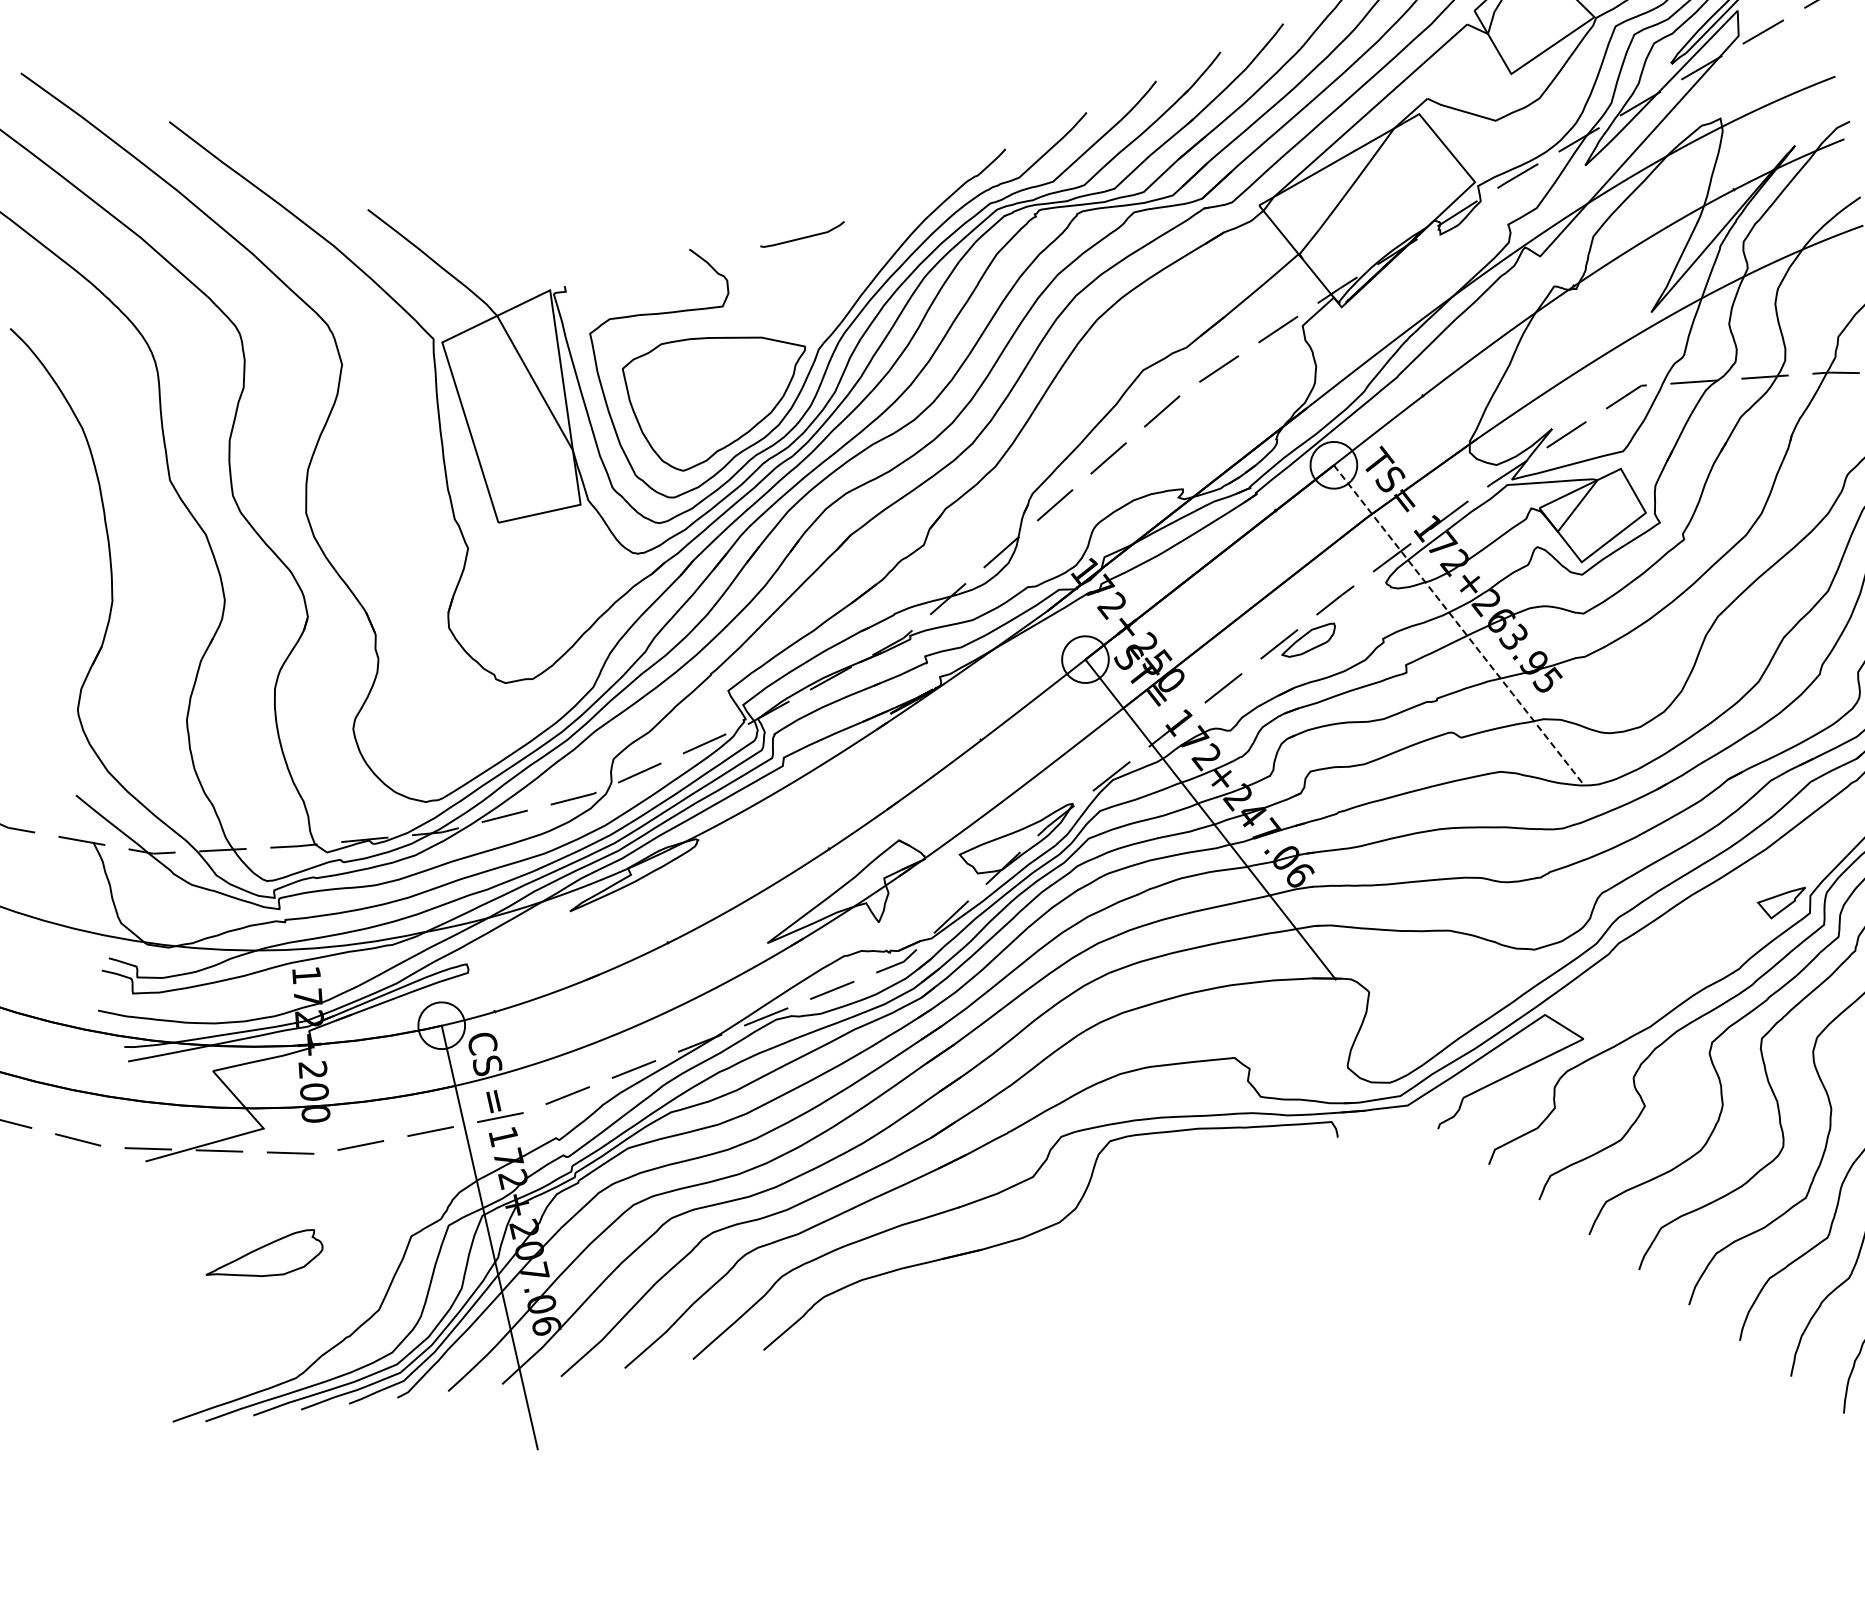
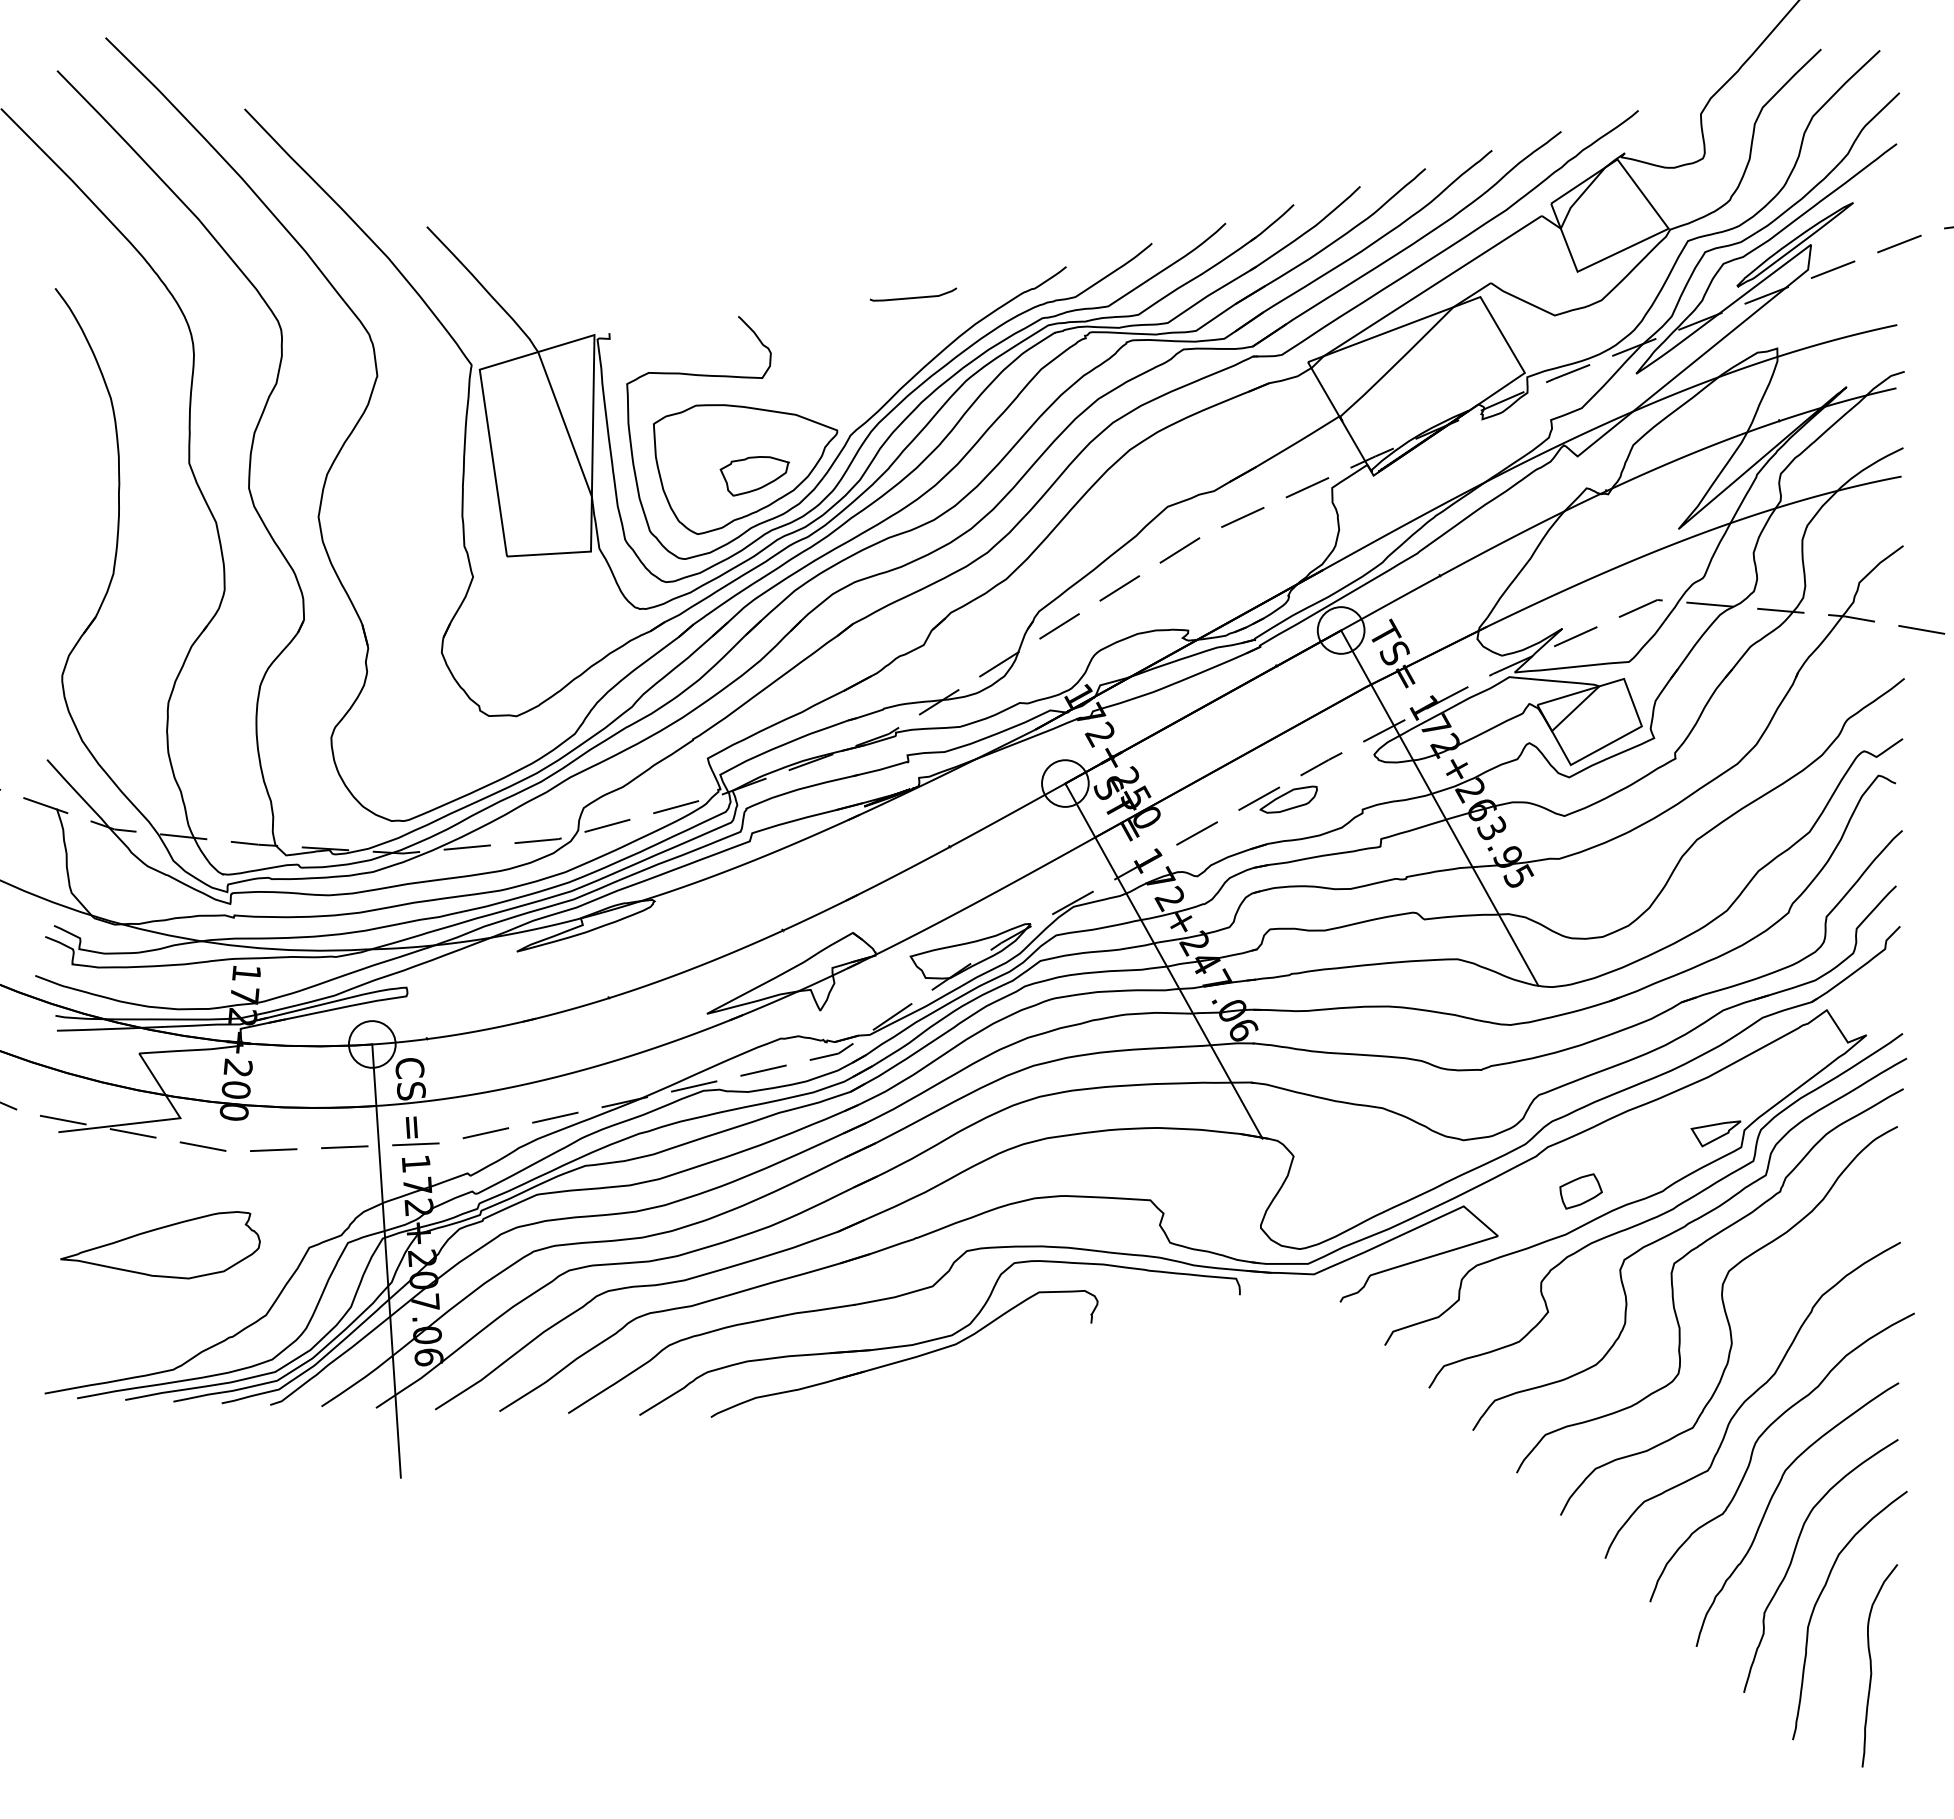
curve: (803, 237) -> (913, 297), moved
part: (730, 404) -> (754, 476), added
line: (1458, 625) -> (1439, 808), dashed -> solid
part: (1658, 981) -> (1580, 1191), added
part: (1015, 1247) -> (904, 1353), added
part: (263, 1257) -> (160, 1245), size x1.67

